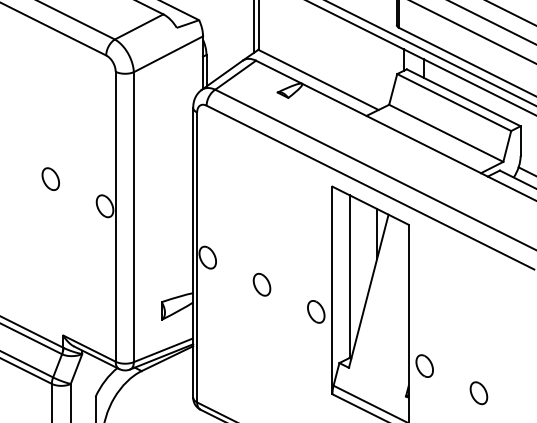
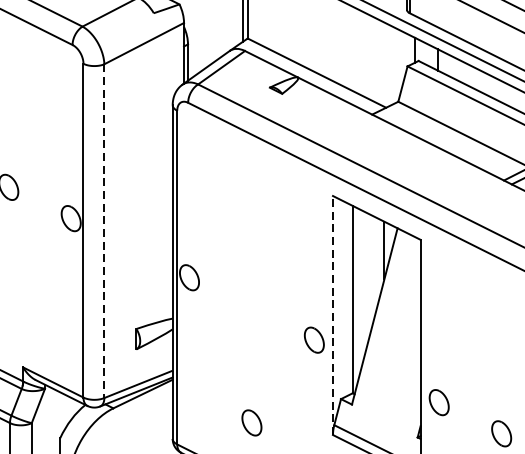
line: (133, 217) -> (103, 231), solid -> dashed
part: (261, 284) -> (251, 422), moved
line: (332, 290) -> (333, 315), solid -> dashed

